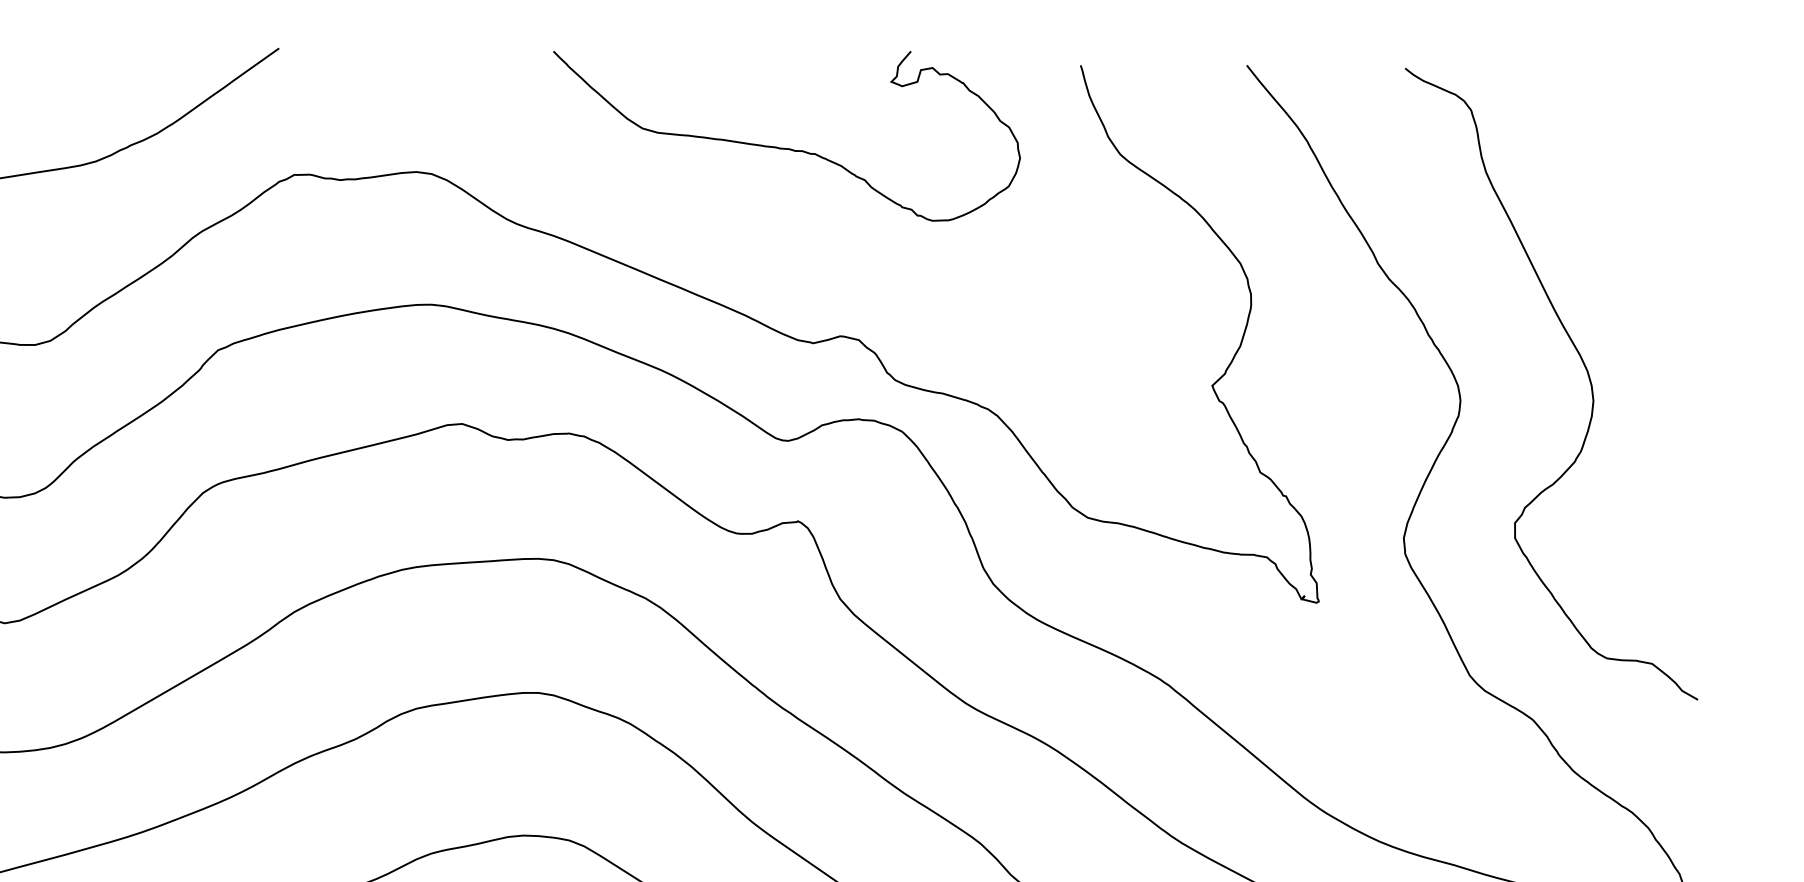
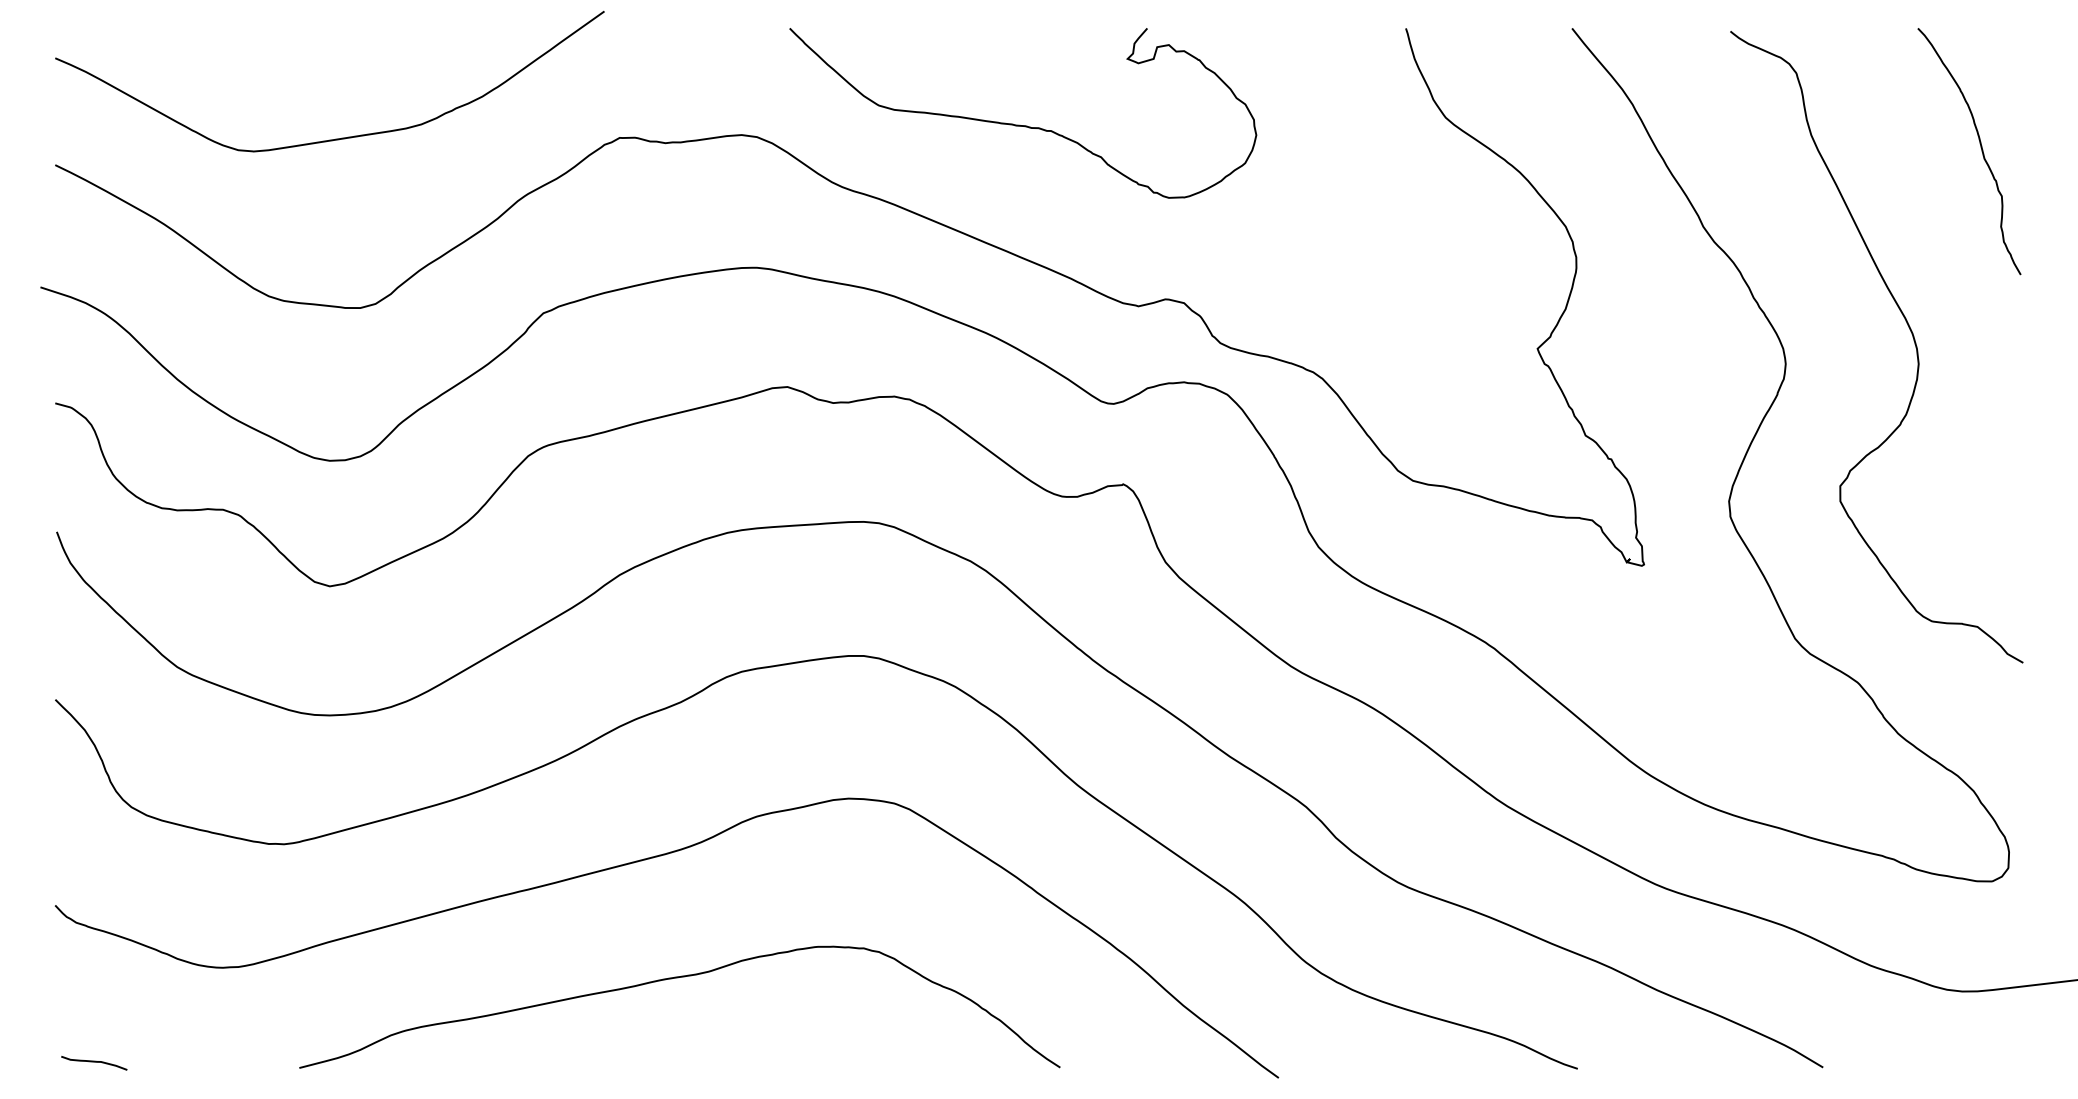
curve: (783, 147) -> (1019, 124), moved
curve: (1655, 184) -> (1980, 147), added

